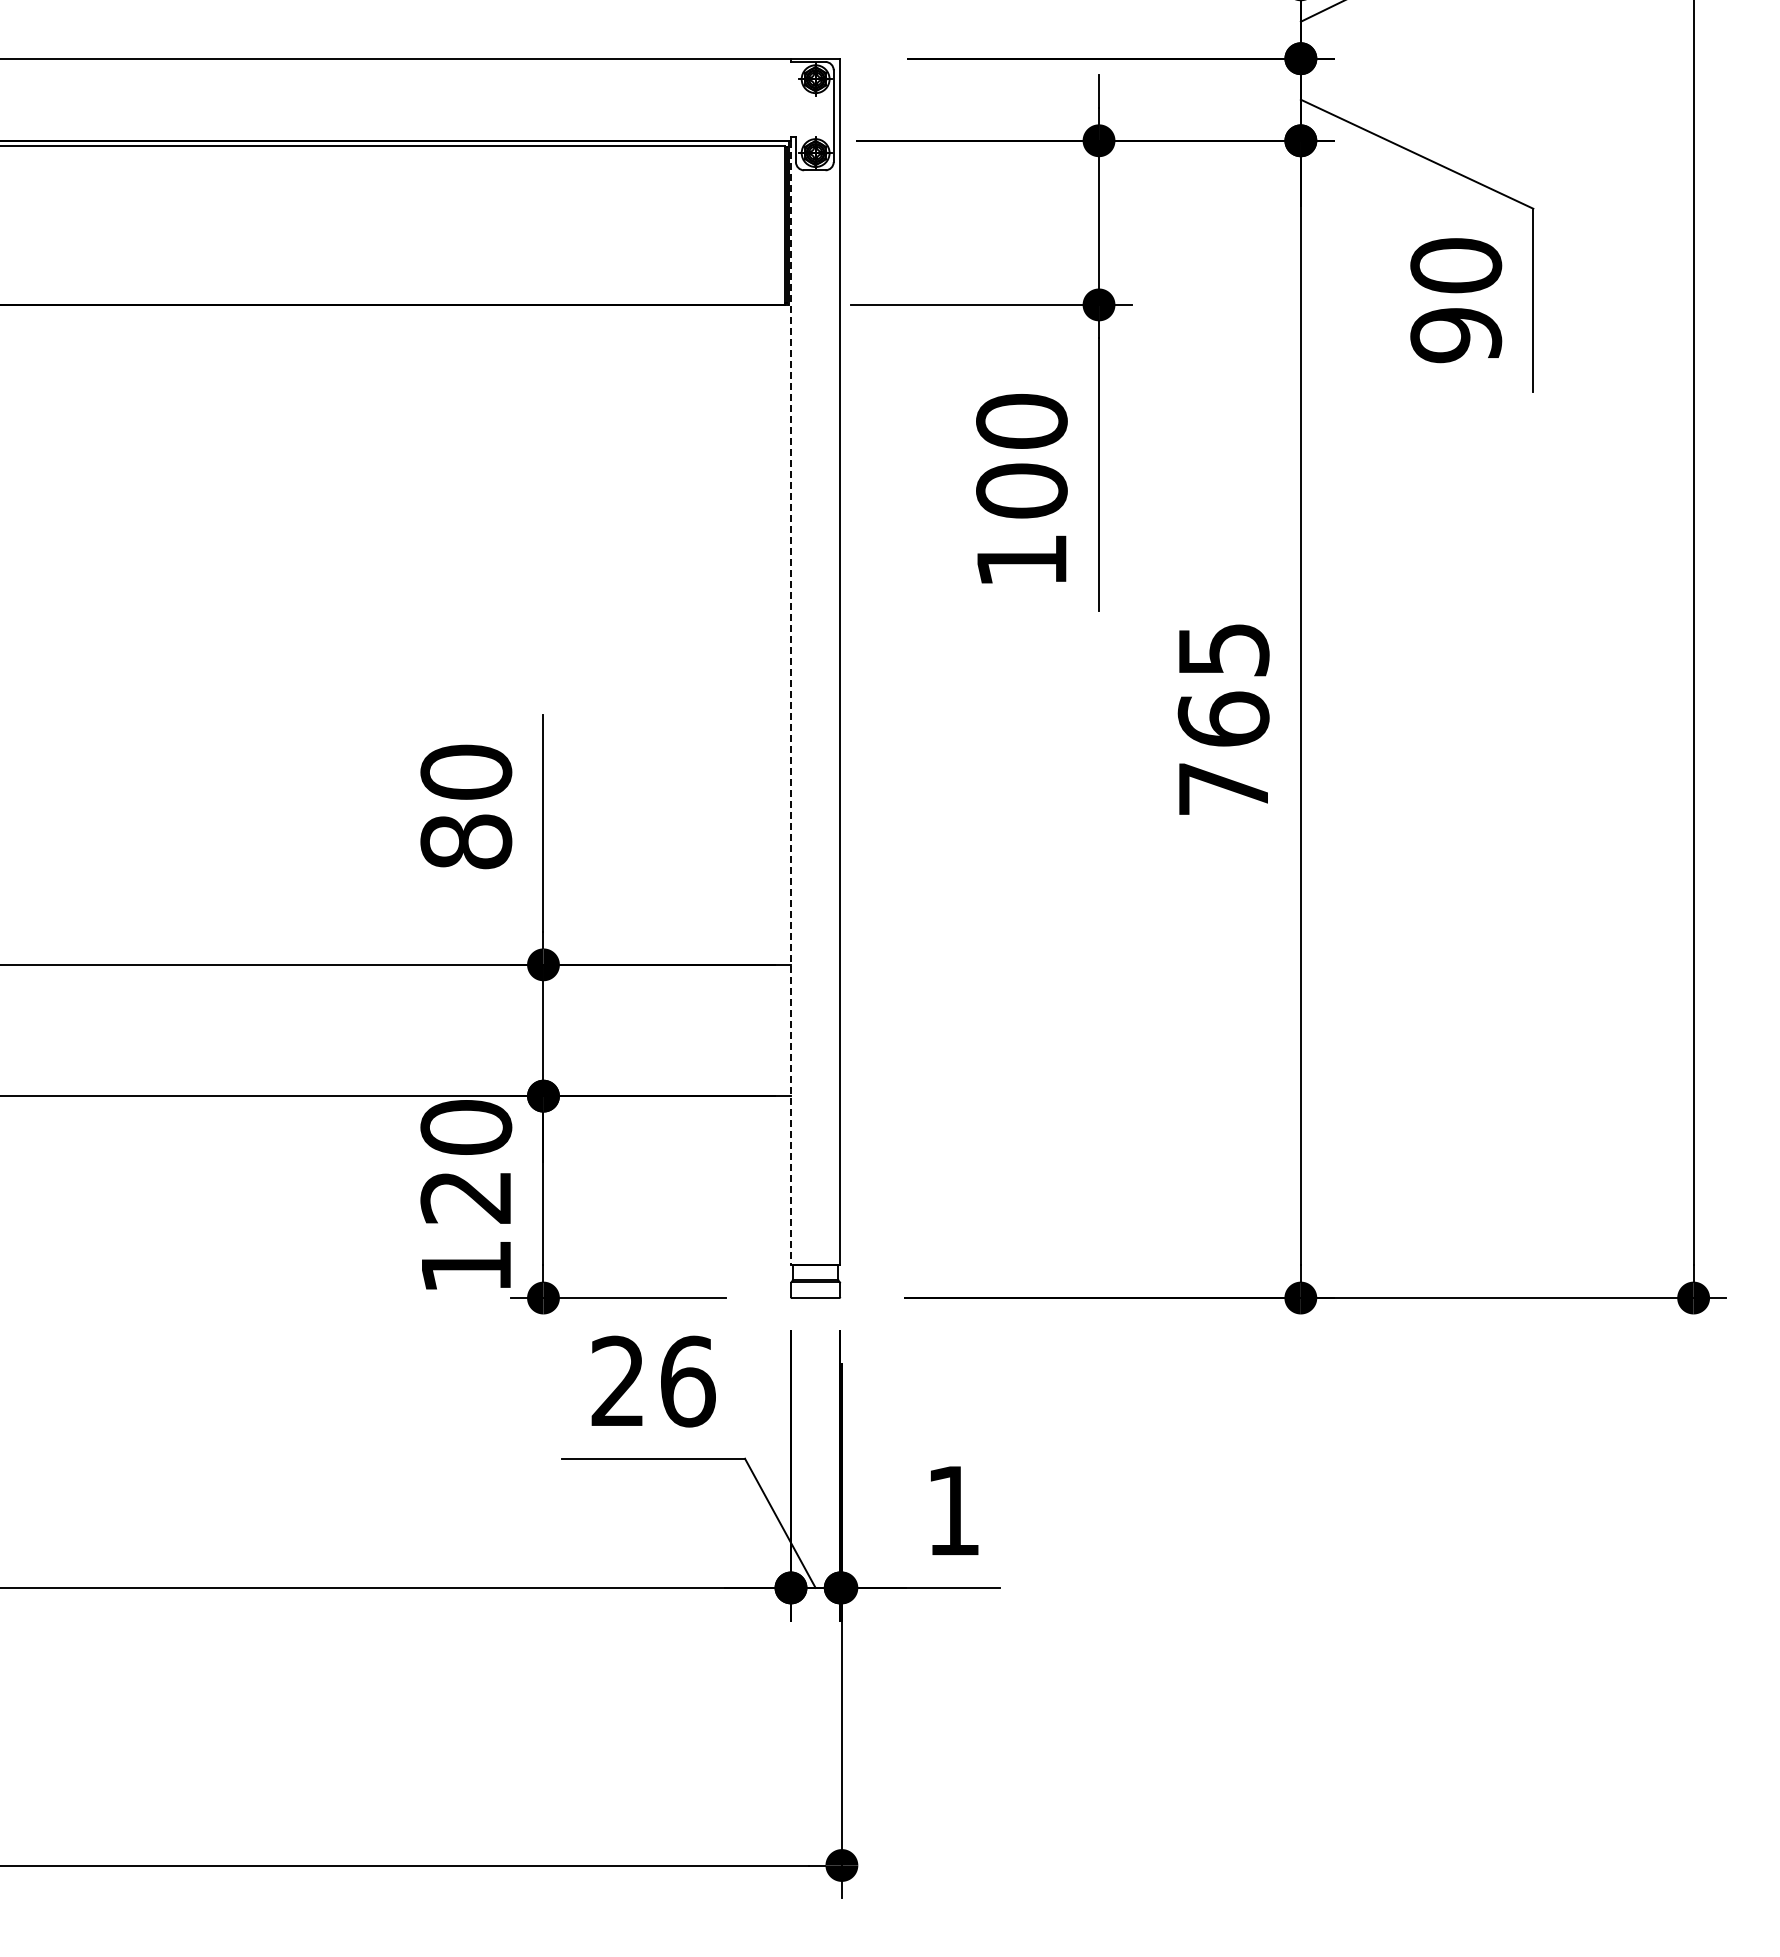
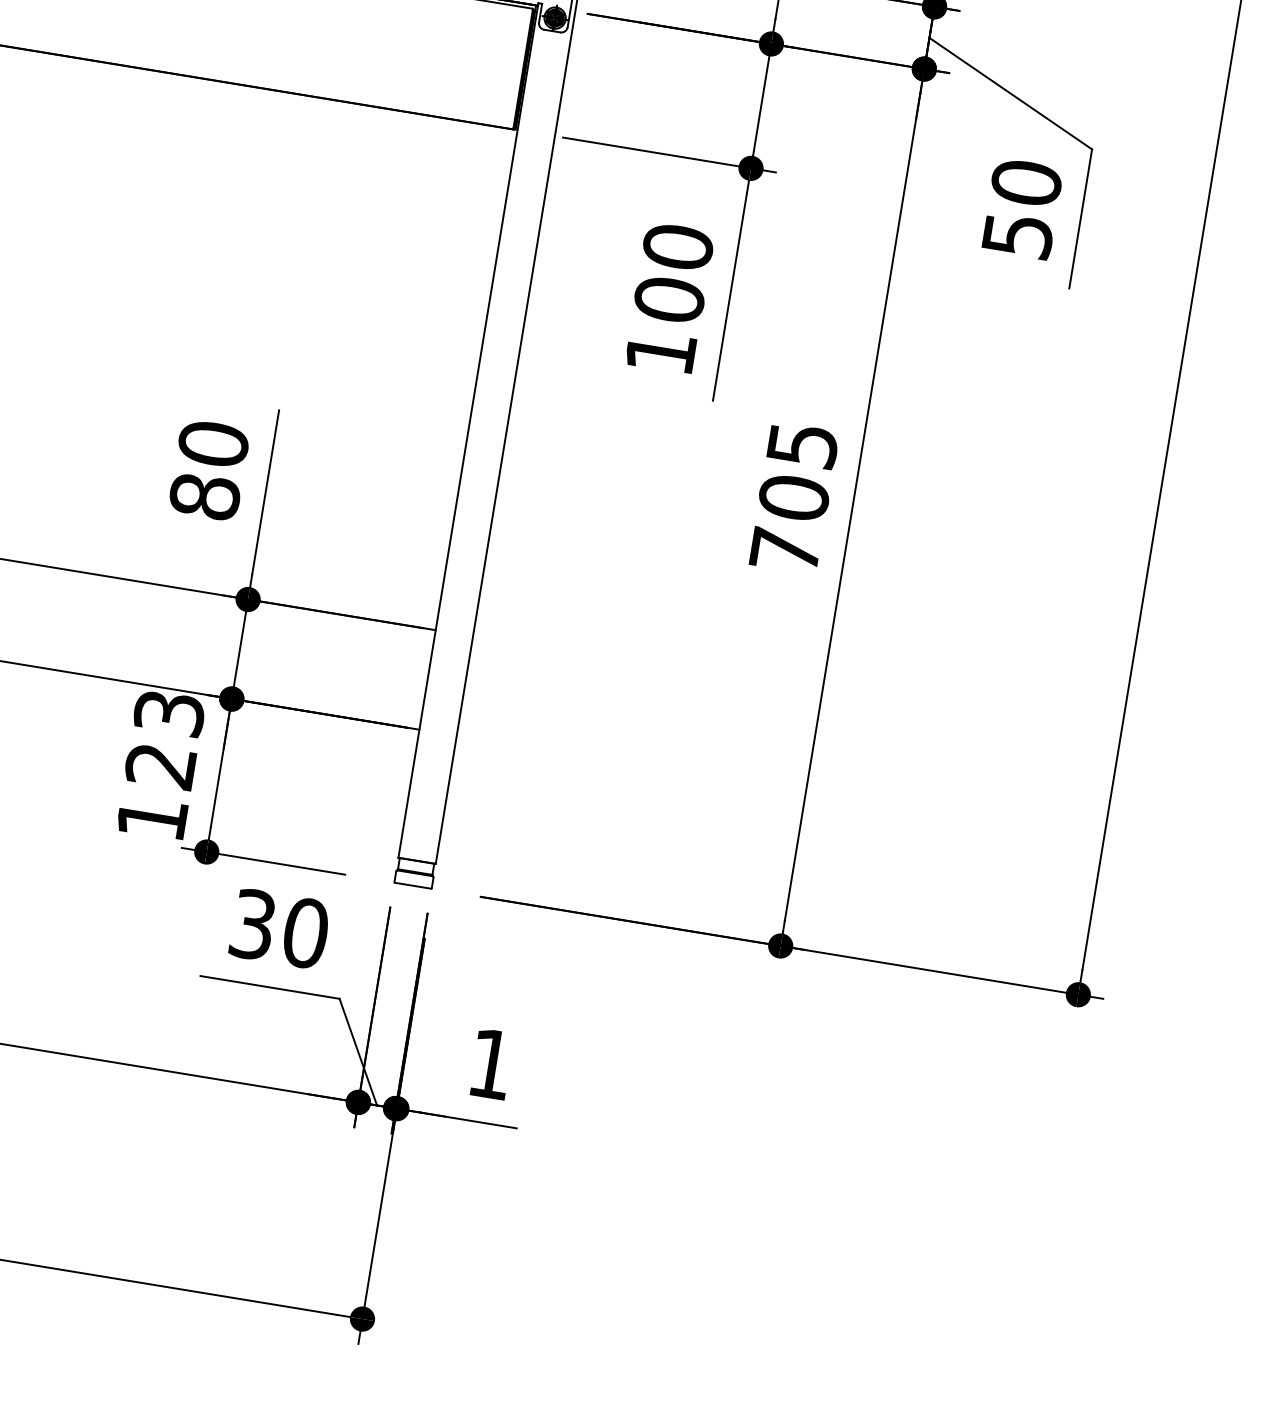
text: (1456, 335) -> (1018, 235), 90 -> 50
line: (791, 703) -> (468, 432), dashed -> solid
text: (1223, 718) -> (794, 497), 765 -> 705
text: (466, 1127) -> (169, 713), 120 -> 123
text: (653, 1381) -> (279, 928), 26 -> 30

